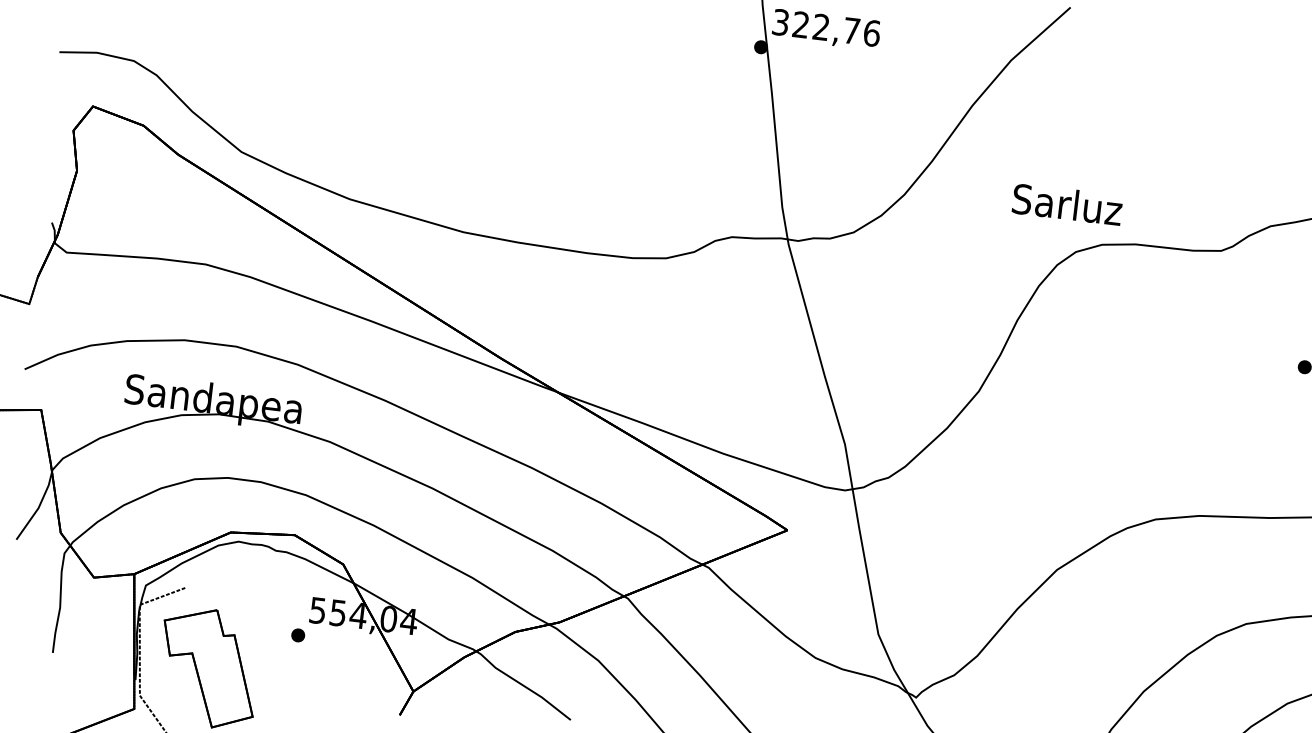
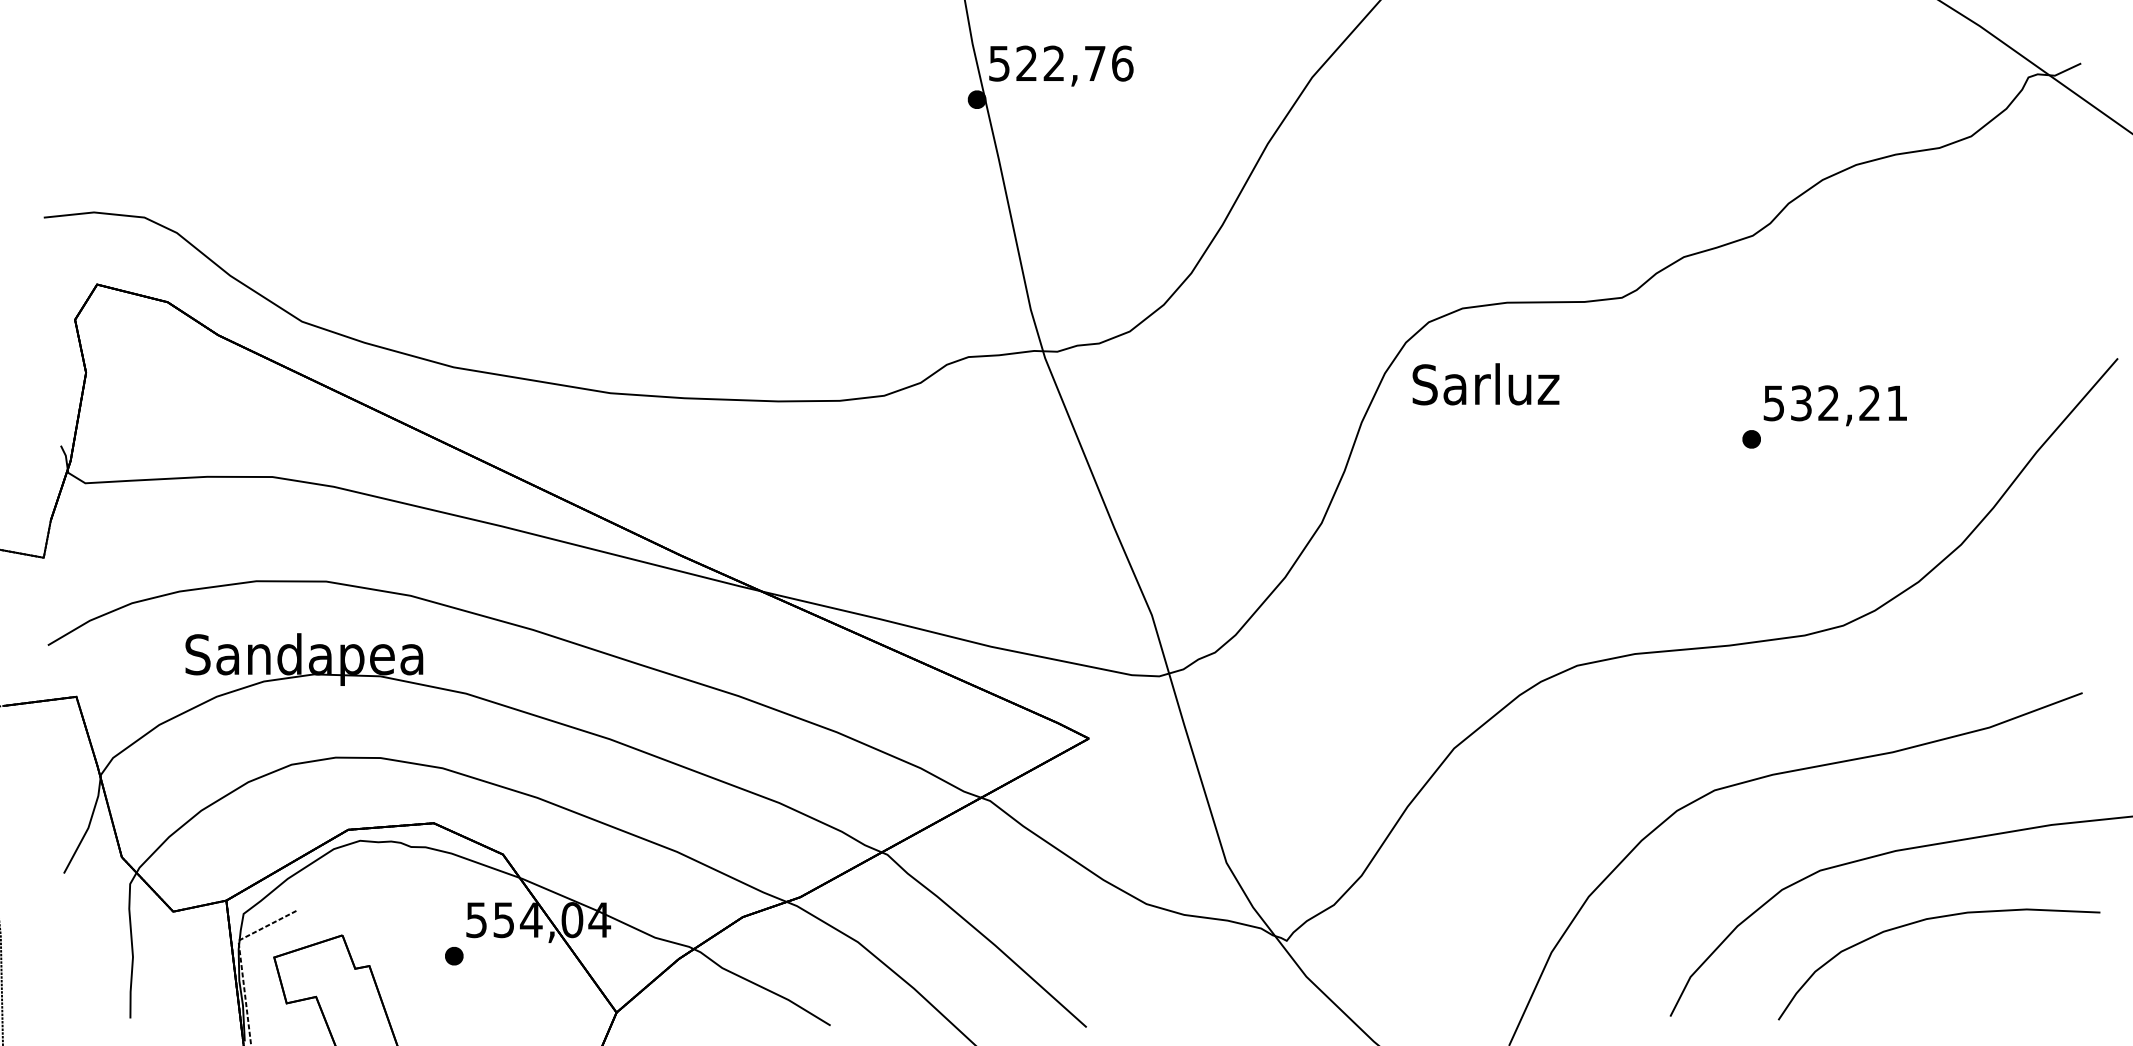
text: (780, 21) -> (999, 62), 322,76 -> 522,76
text: (1067, 204) -> (1485, 384), moved

